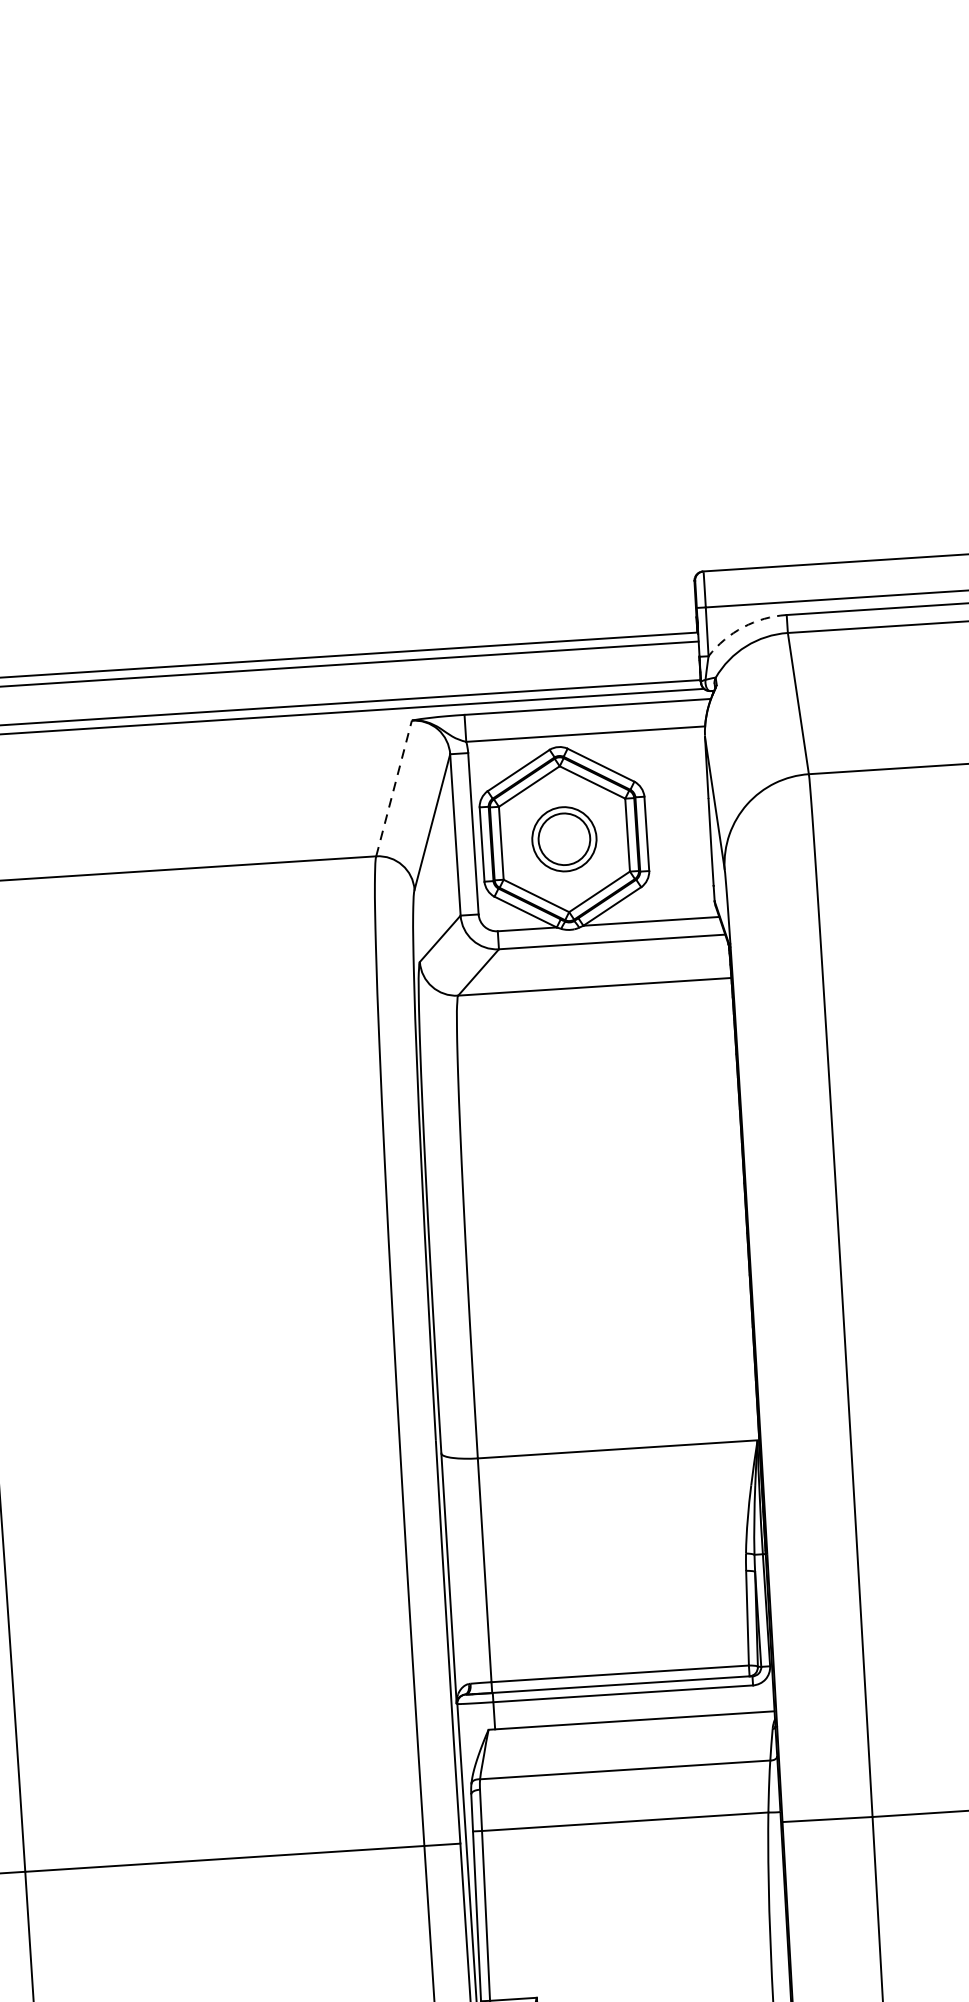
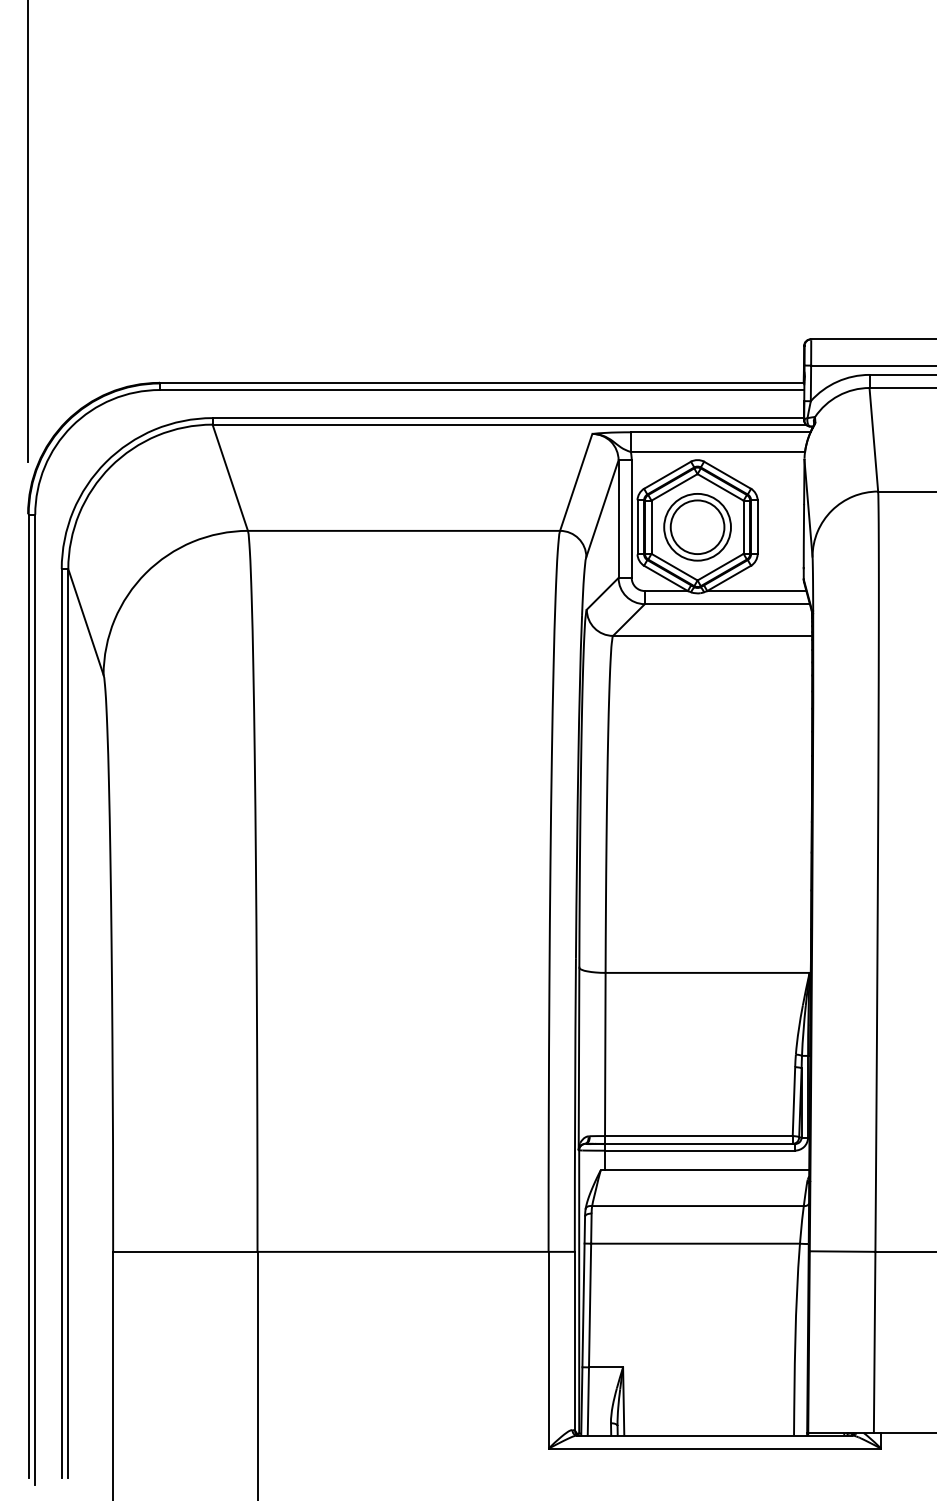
arc: (743, 626) -> (837, 381), dashed -> solid
line: (394, 787) -> (576, 481), dashed -> solid
part: (564, 839) -> (697, 527), size x1.43

